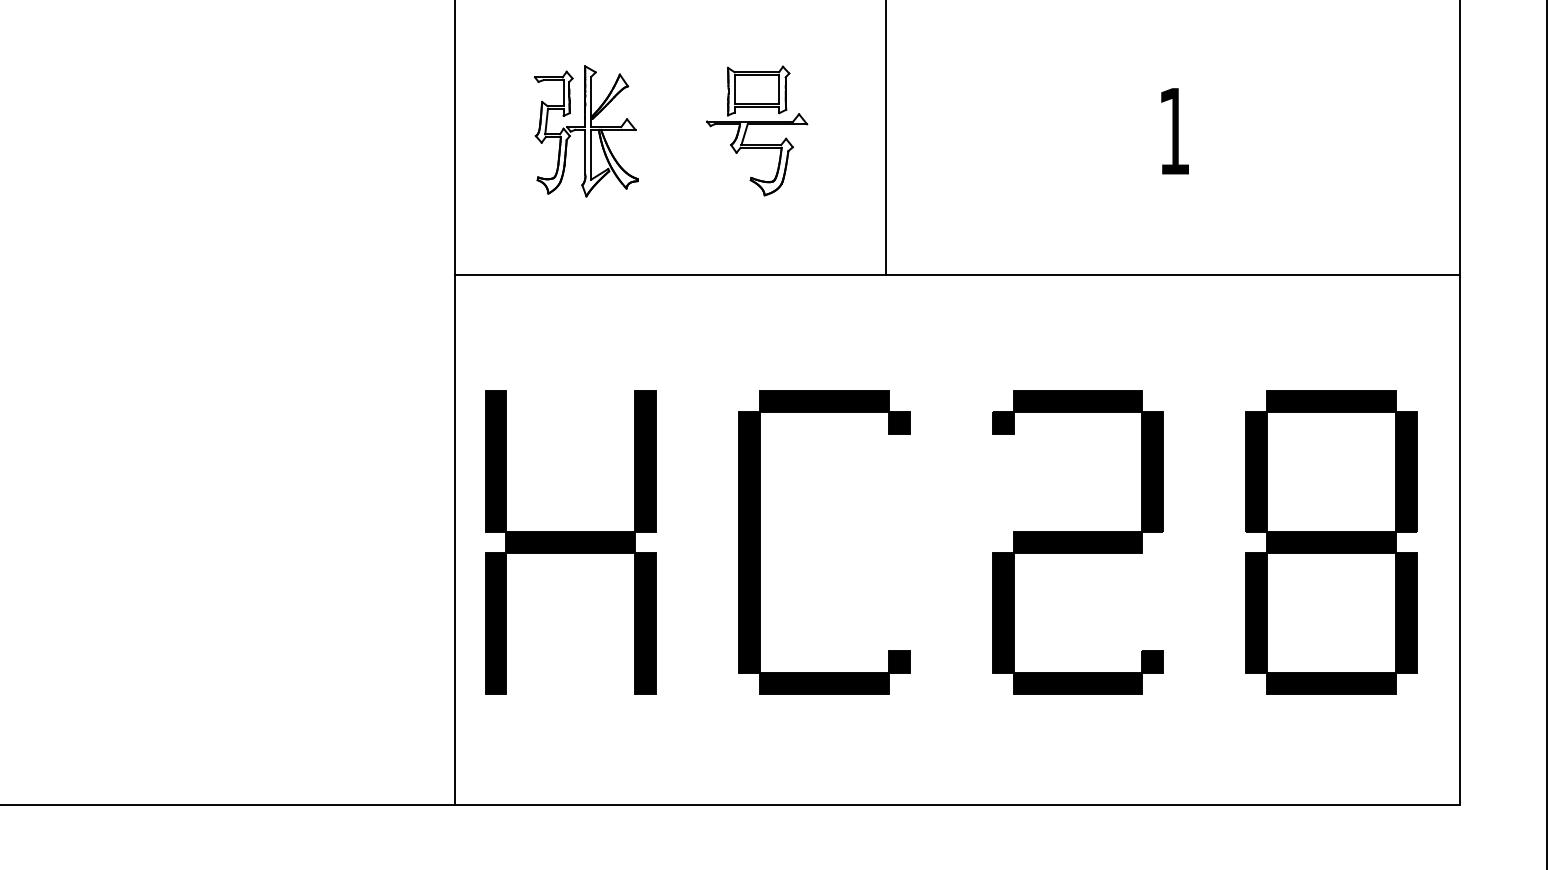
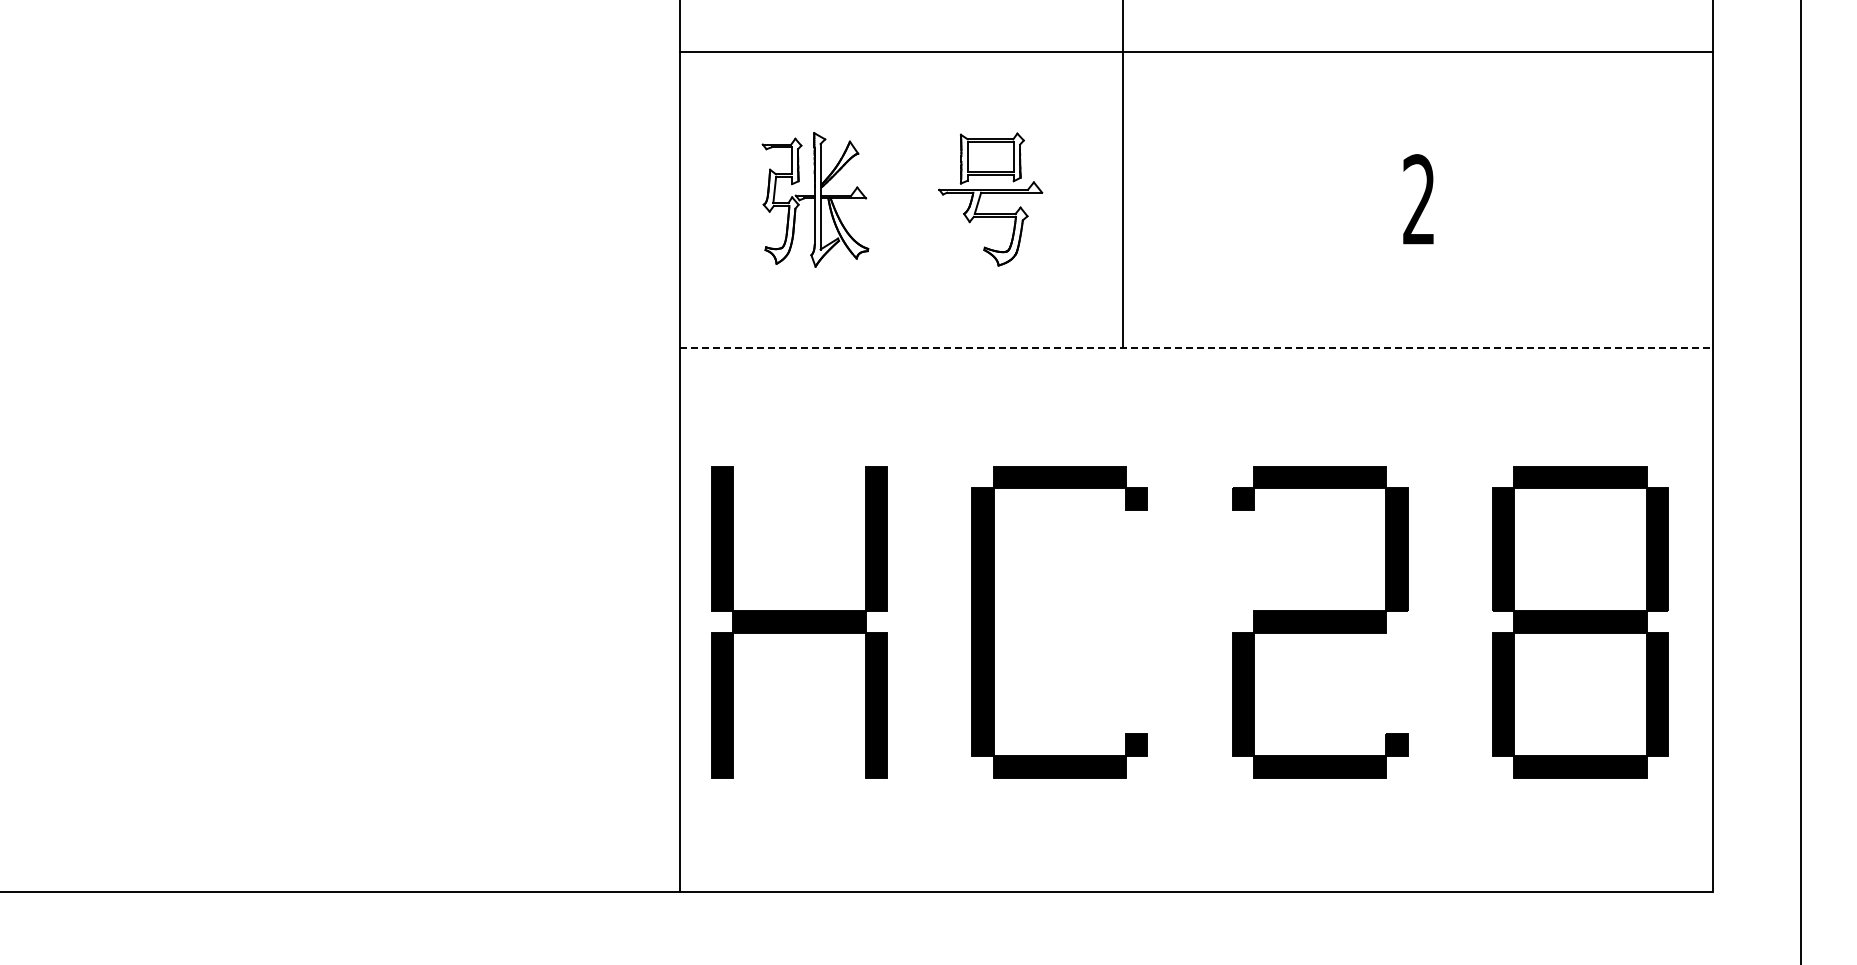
text: (1173, 130) -> (1418, 199), 1 -> 2
line: (958, 275) -> (1197, 347), solid -> dashed

